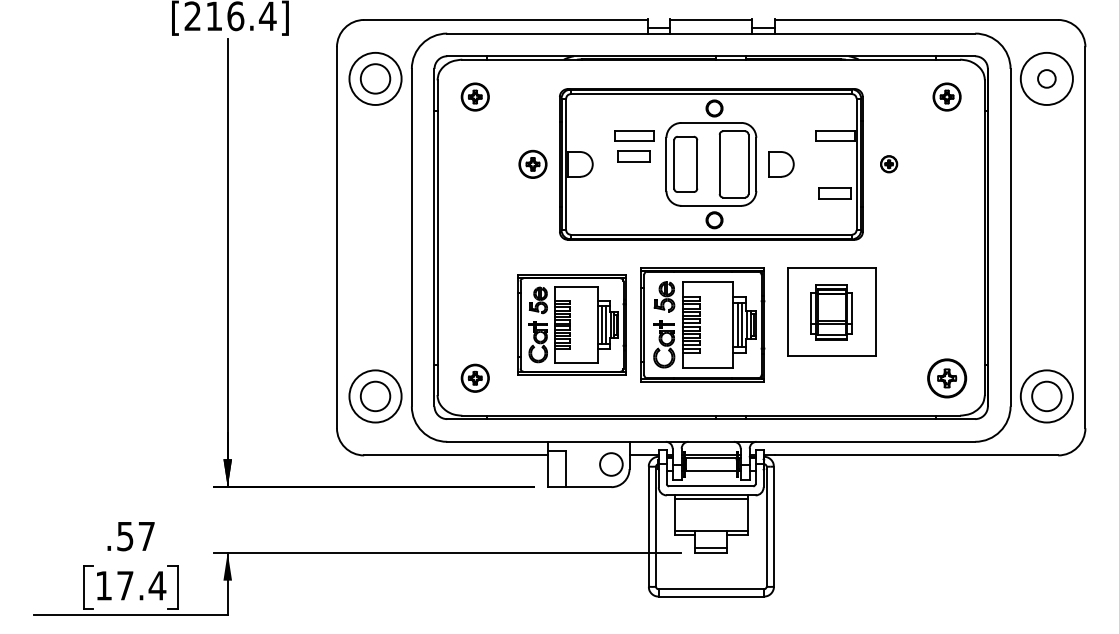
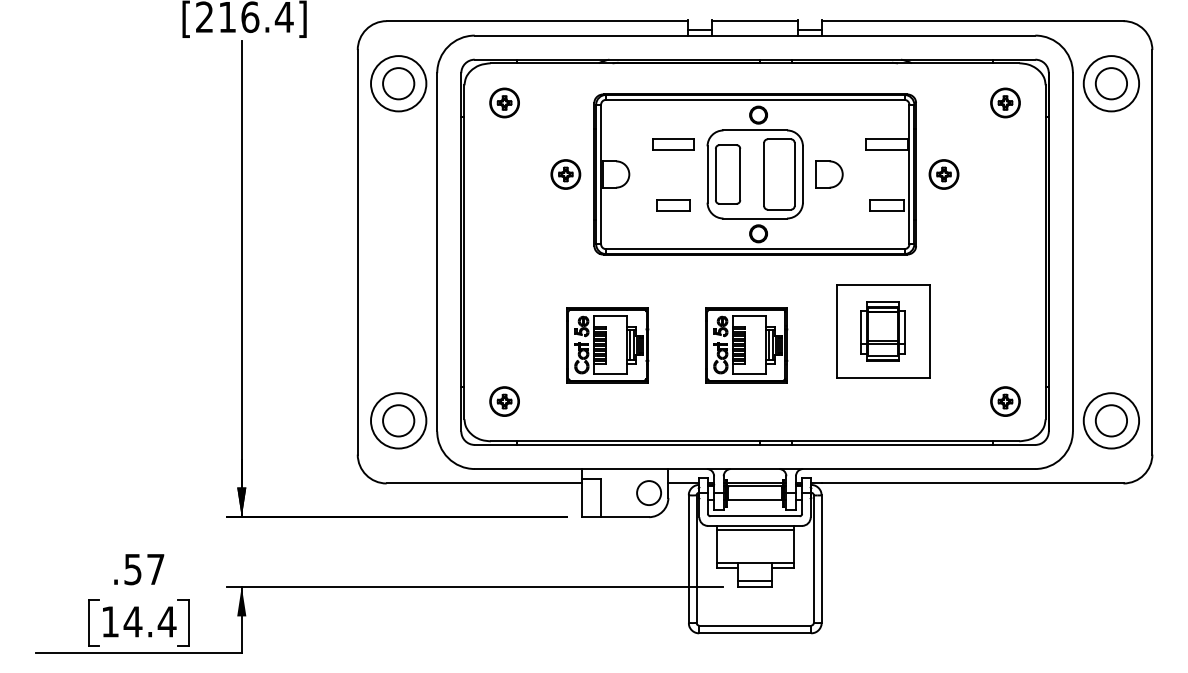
circle: (1046, 78) -> (1111, 83), size x1.67
part: (633, 156) -> (672, 205), moved
part: (888, 163) -> (943, 173), size x1.67
part: (572, 325) -> (607, 345), size x0.71
part: (703, 325) -> (746, 345), size x0.62
part: (946, 377) -> (1004, 400), size x0.71
text: (125, 585) -> (133, 621), 17.4 -> 14.4

